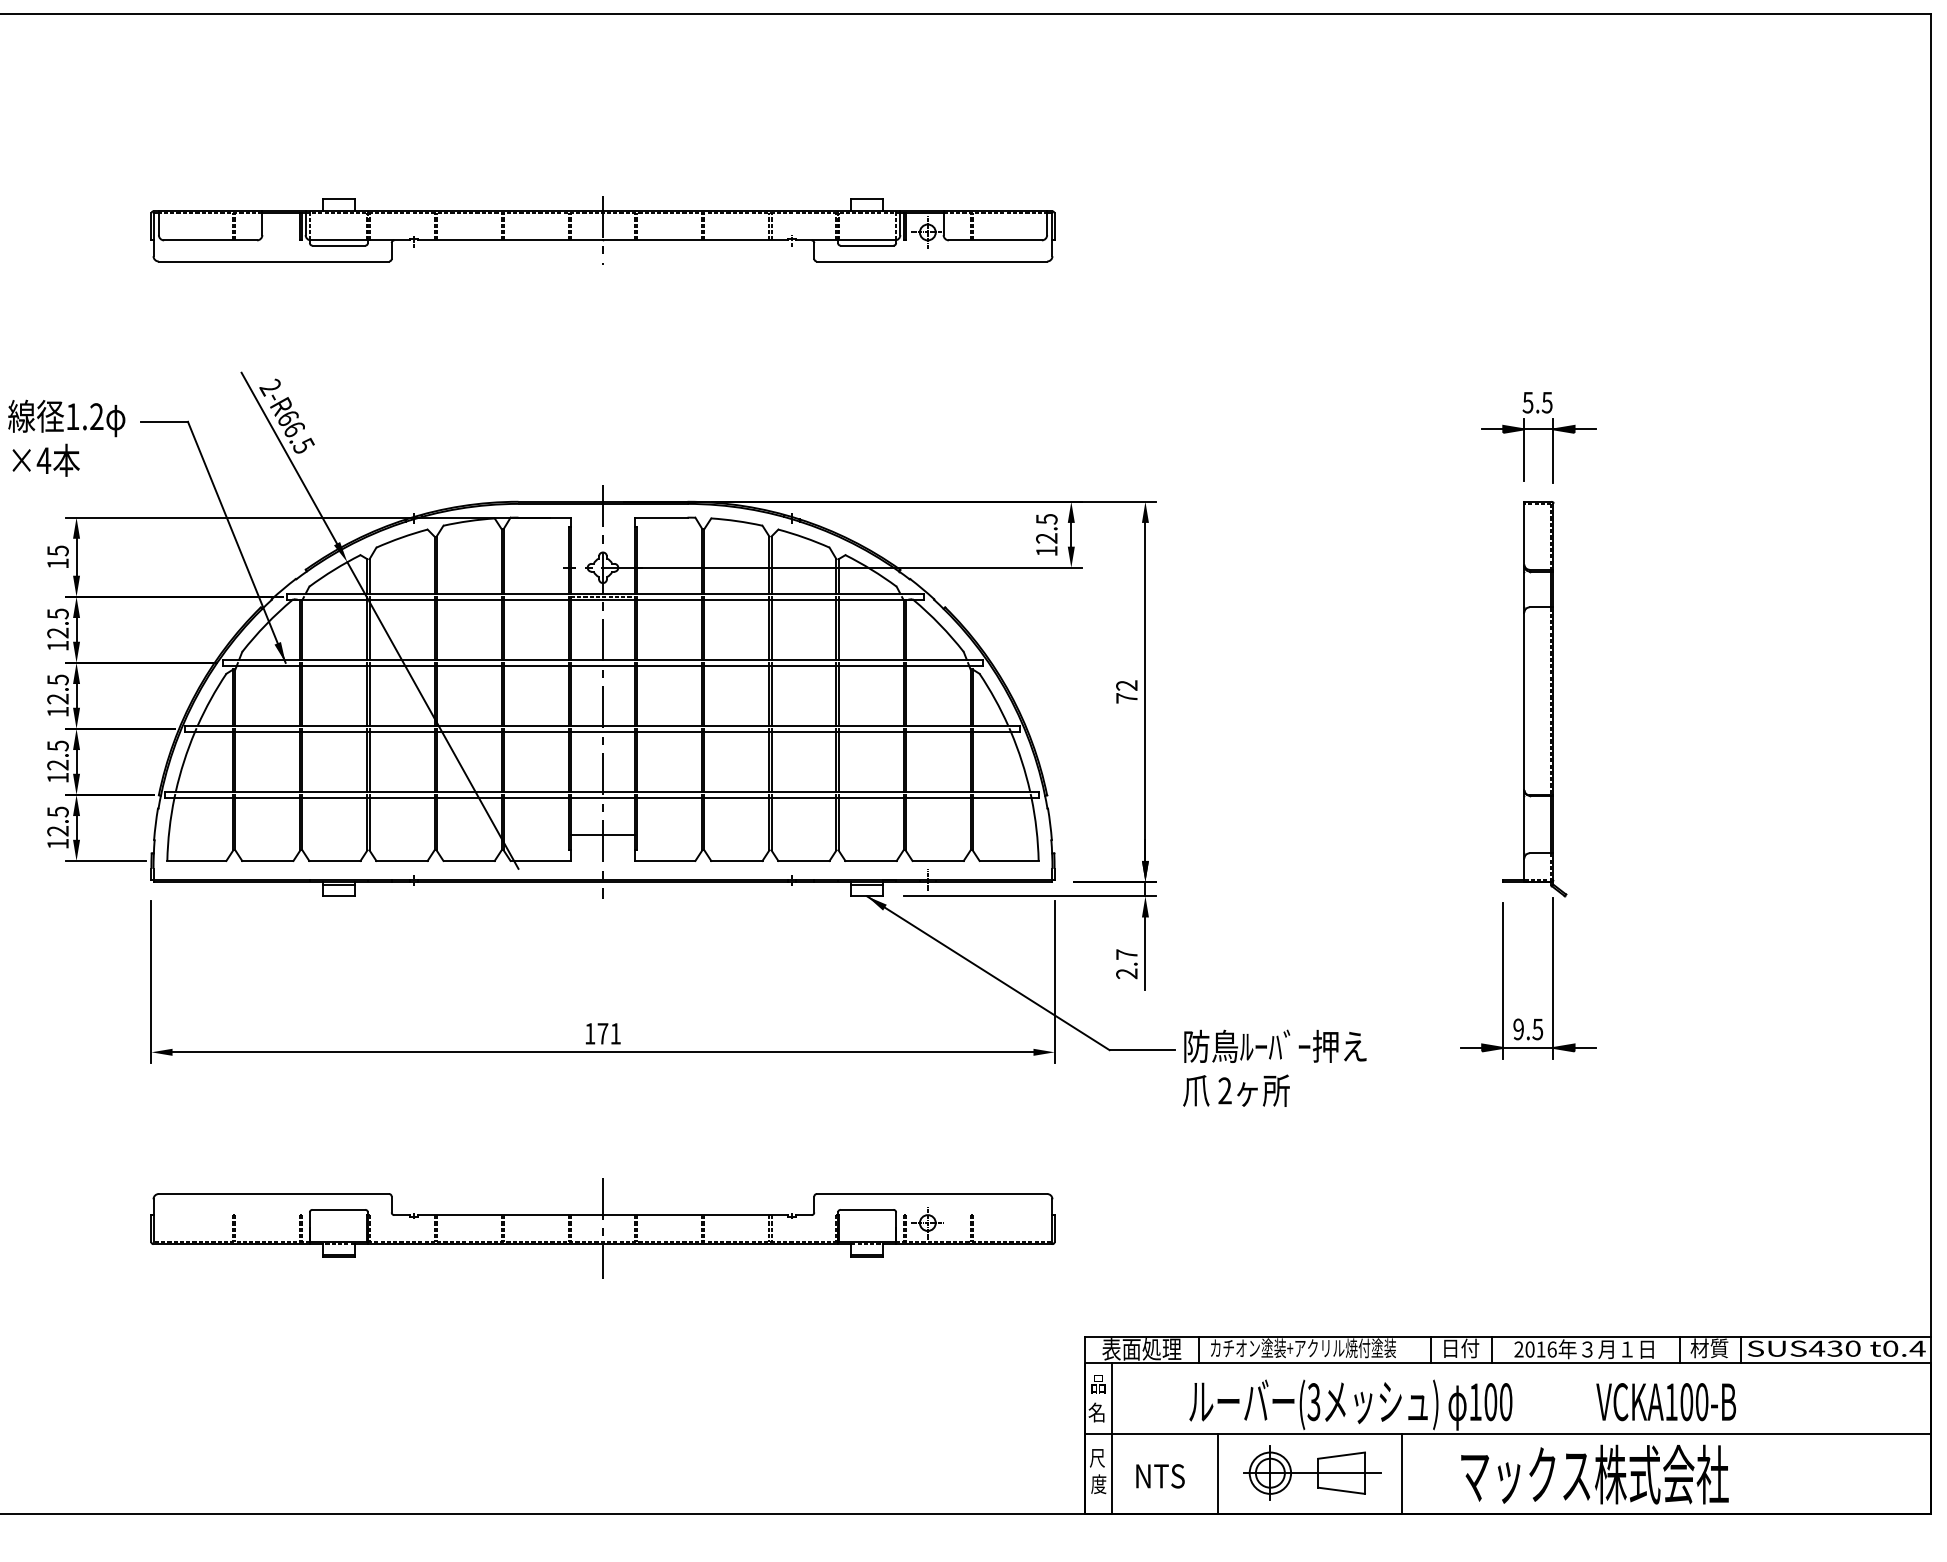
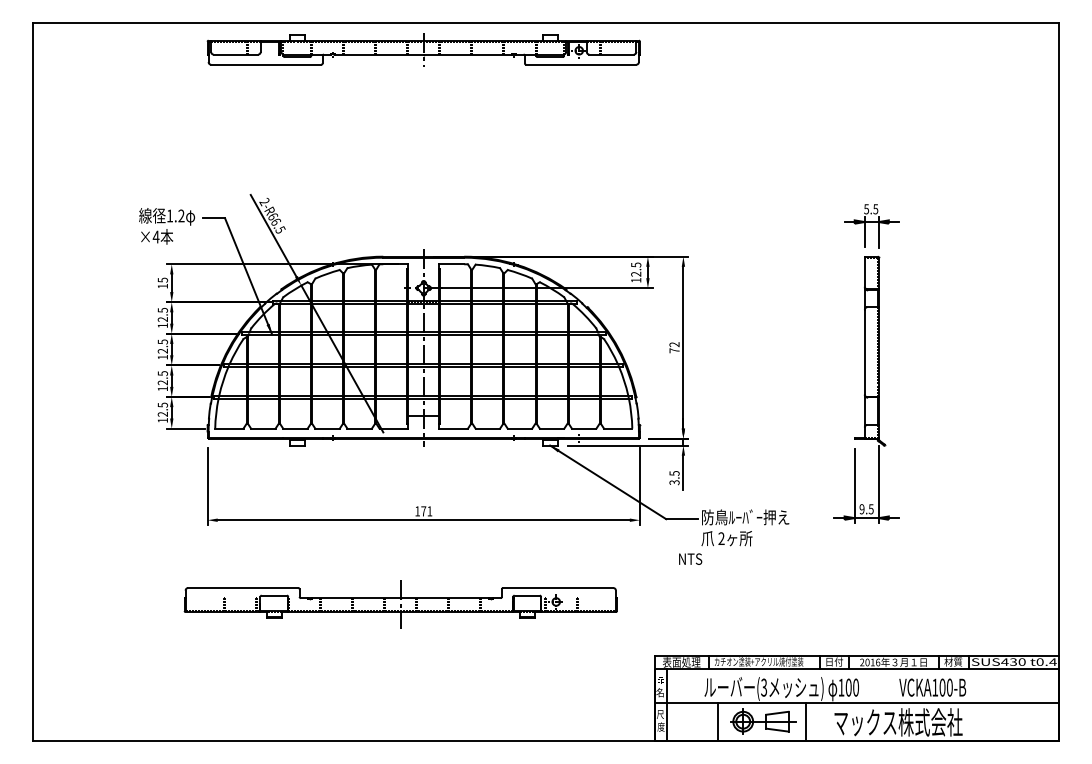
part: (602, 229) -> (423, 49), moved
text: (1126, 965) -> (674, 478), 2.7 -> 3.5
part: (602, 1228) -> (400, 604), moved
text: (1160, 1474) -> (690, 558), moved

